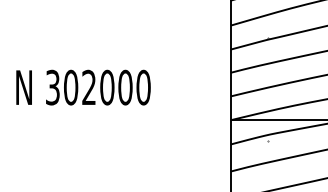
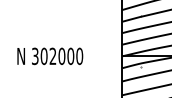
text: (83, 87) -> (50, 56), moved

